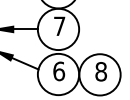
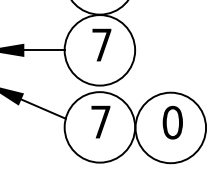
text: (59, 71) -> (101, 122), 6 -> 7
text: (101, 71) -> (173, 122), 8 -> 0

